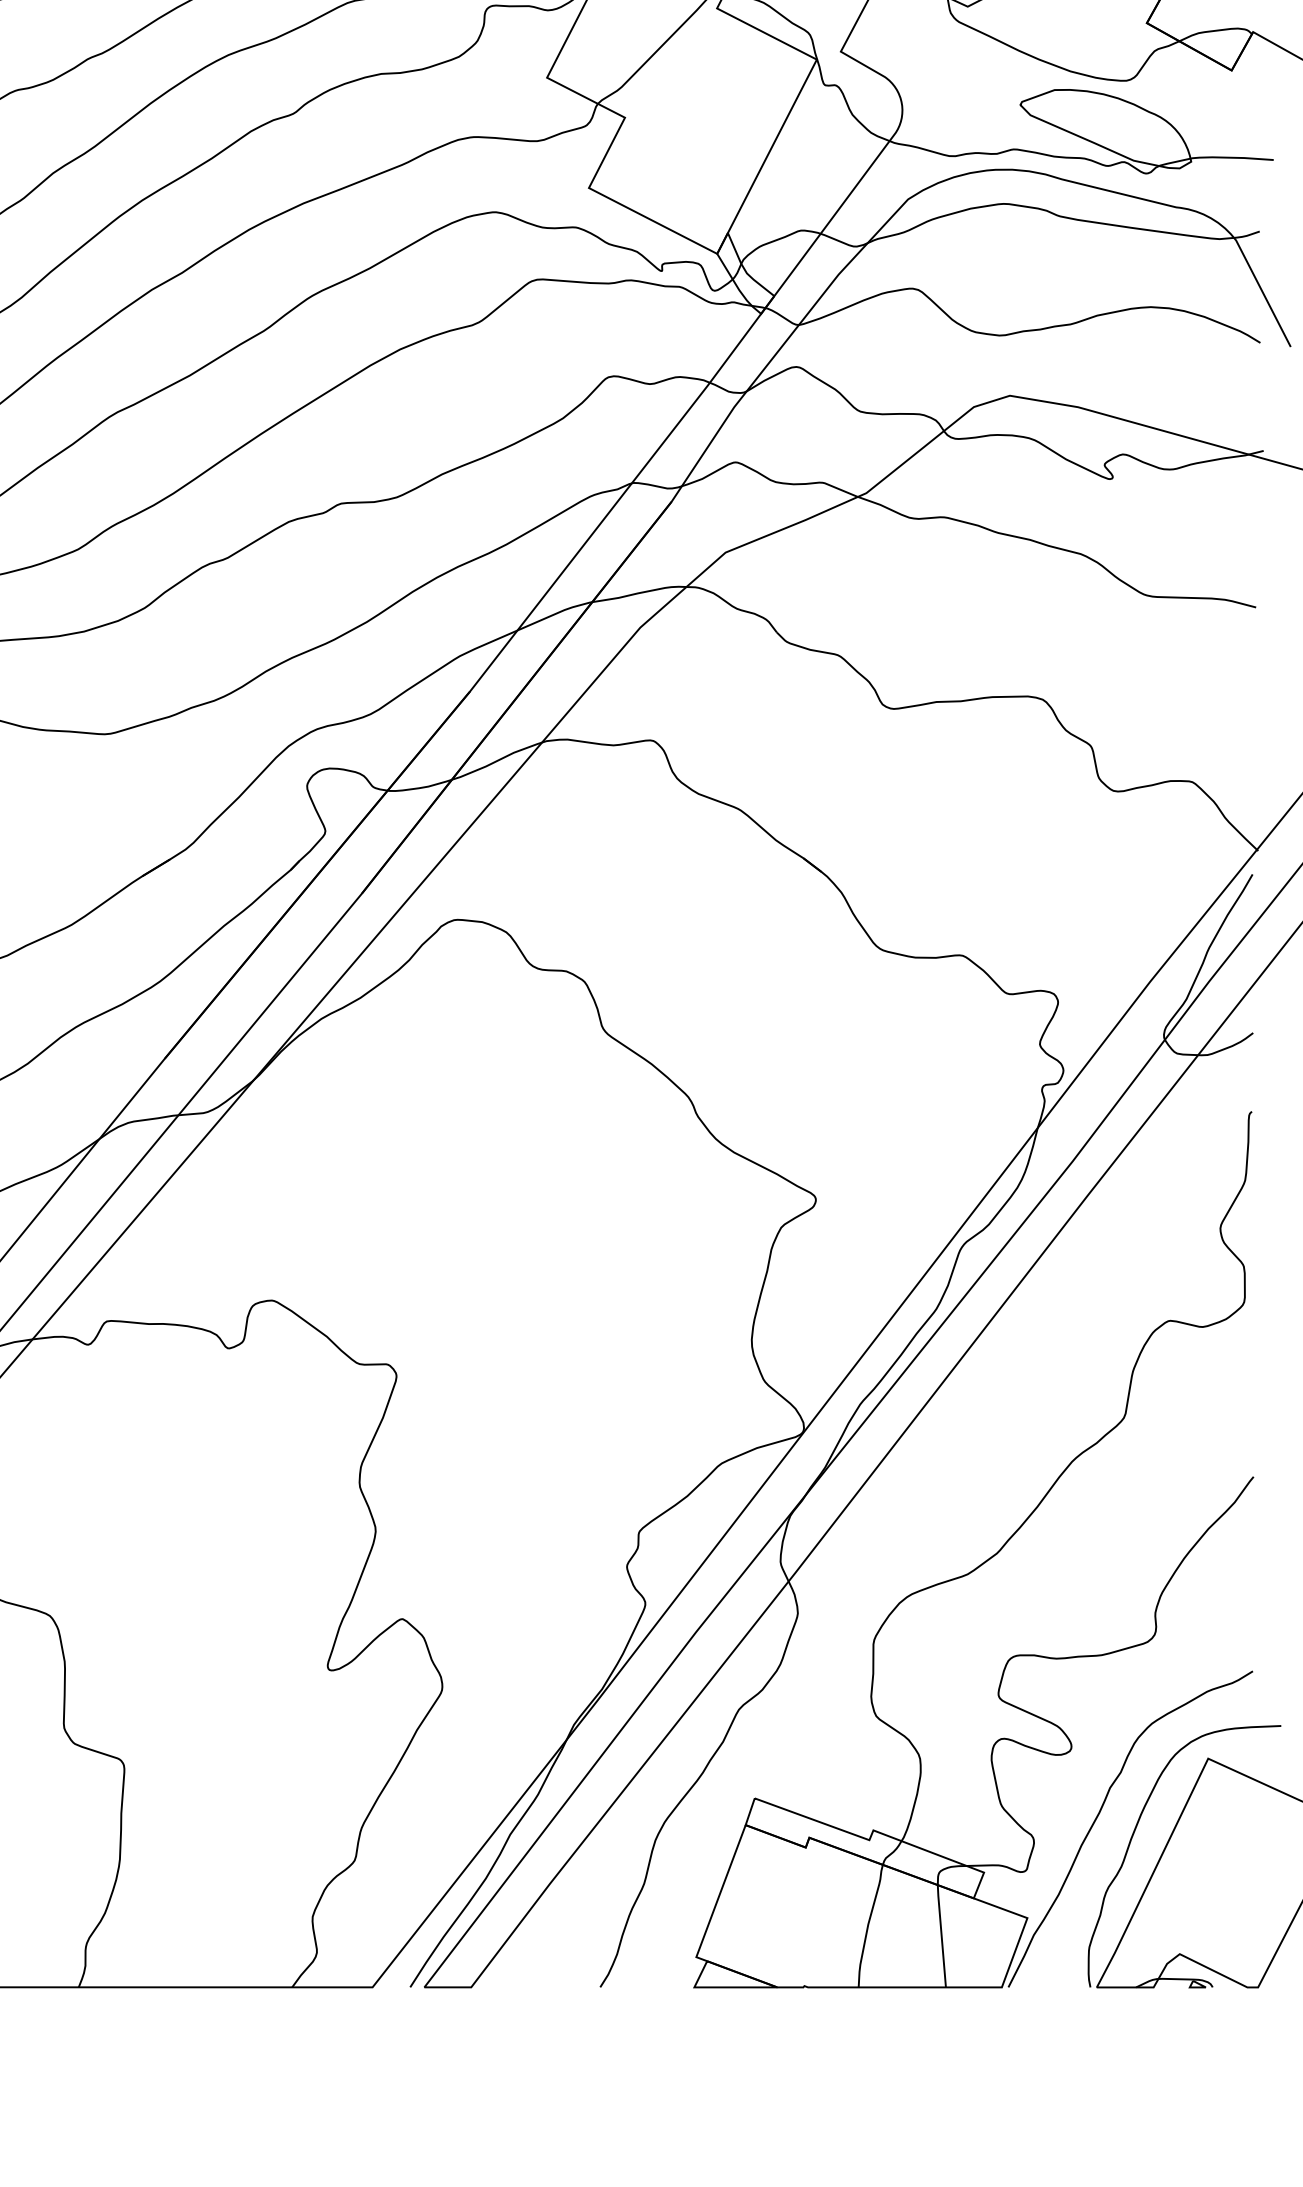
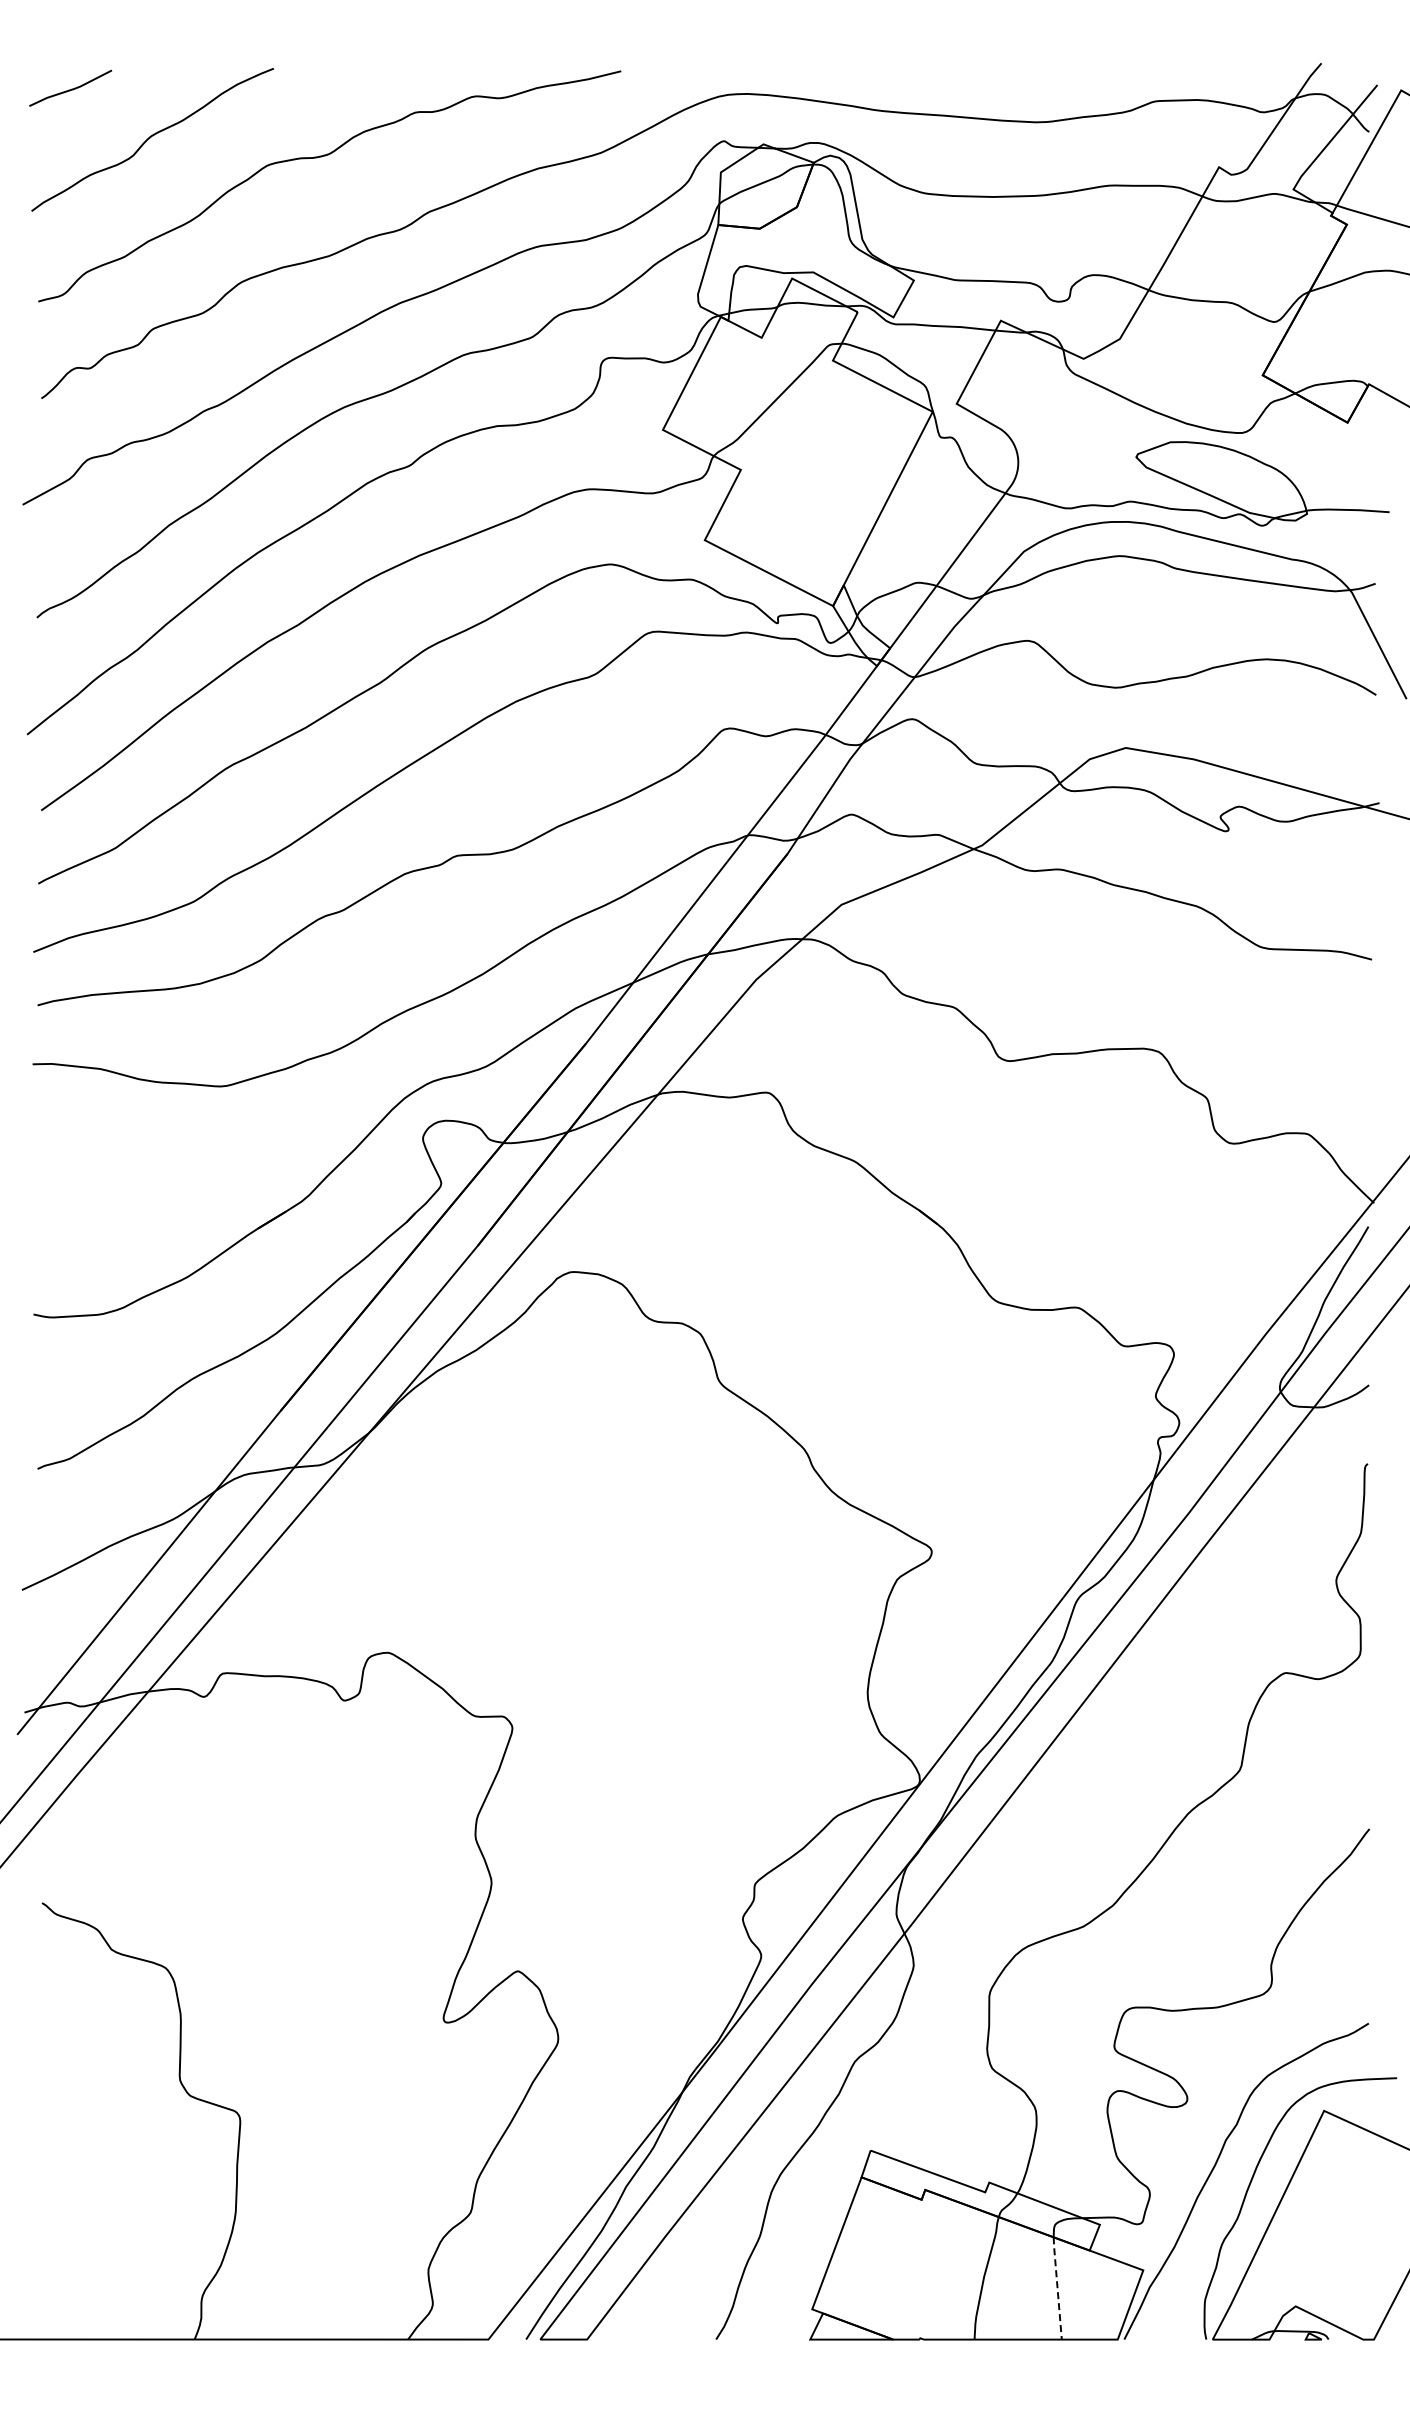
line: (941, 1935) -> (1057, 2287), solid -> dashed

